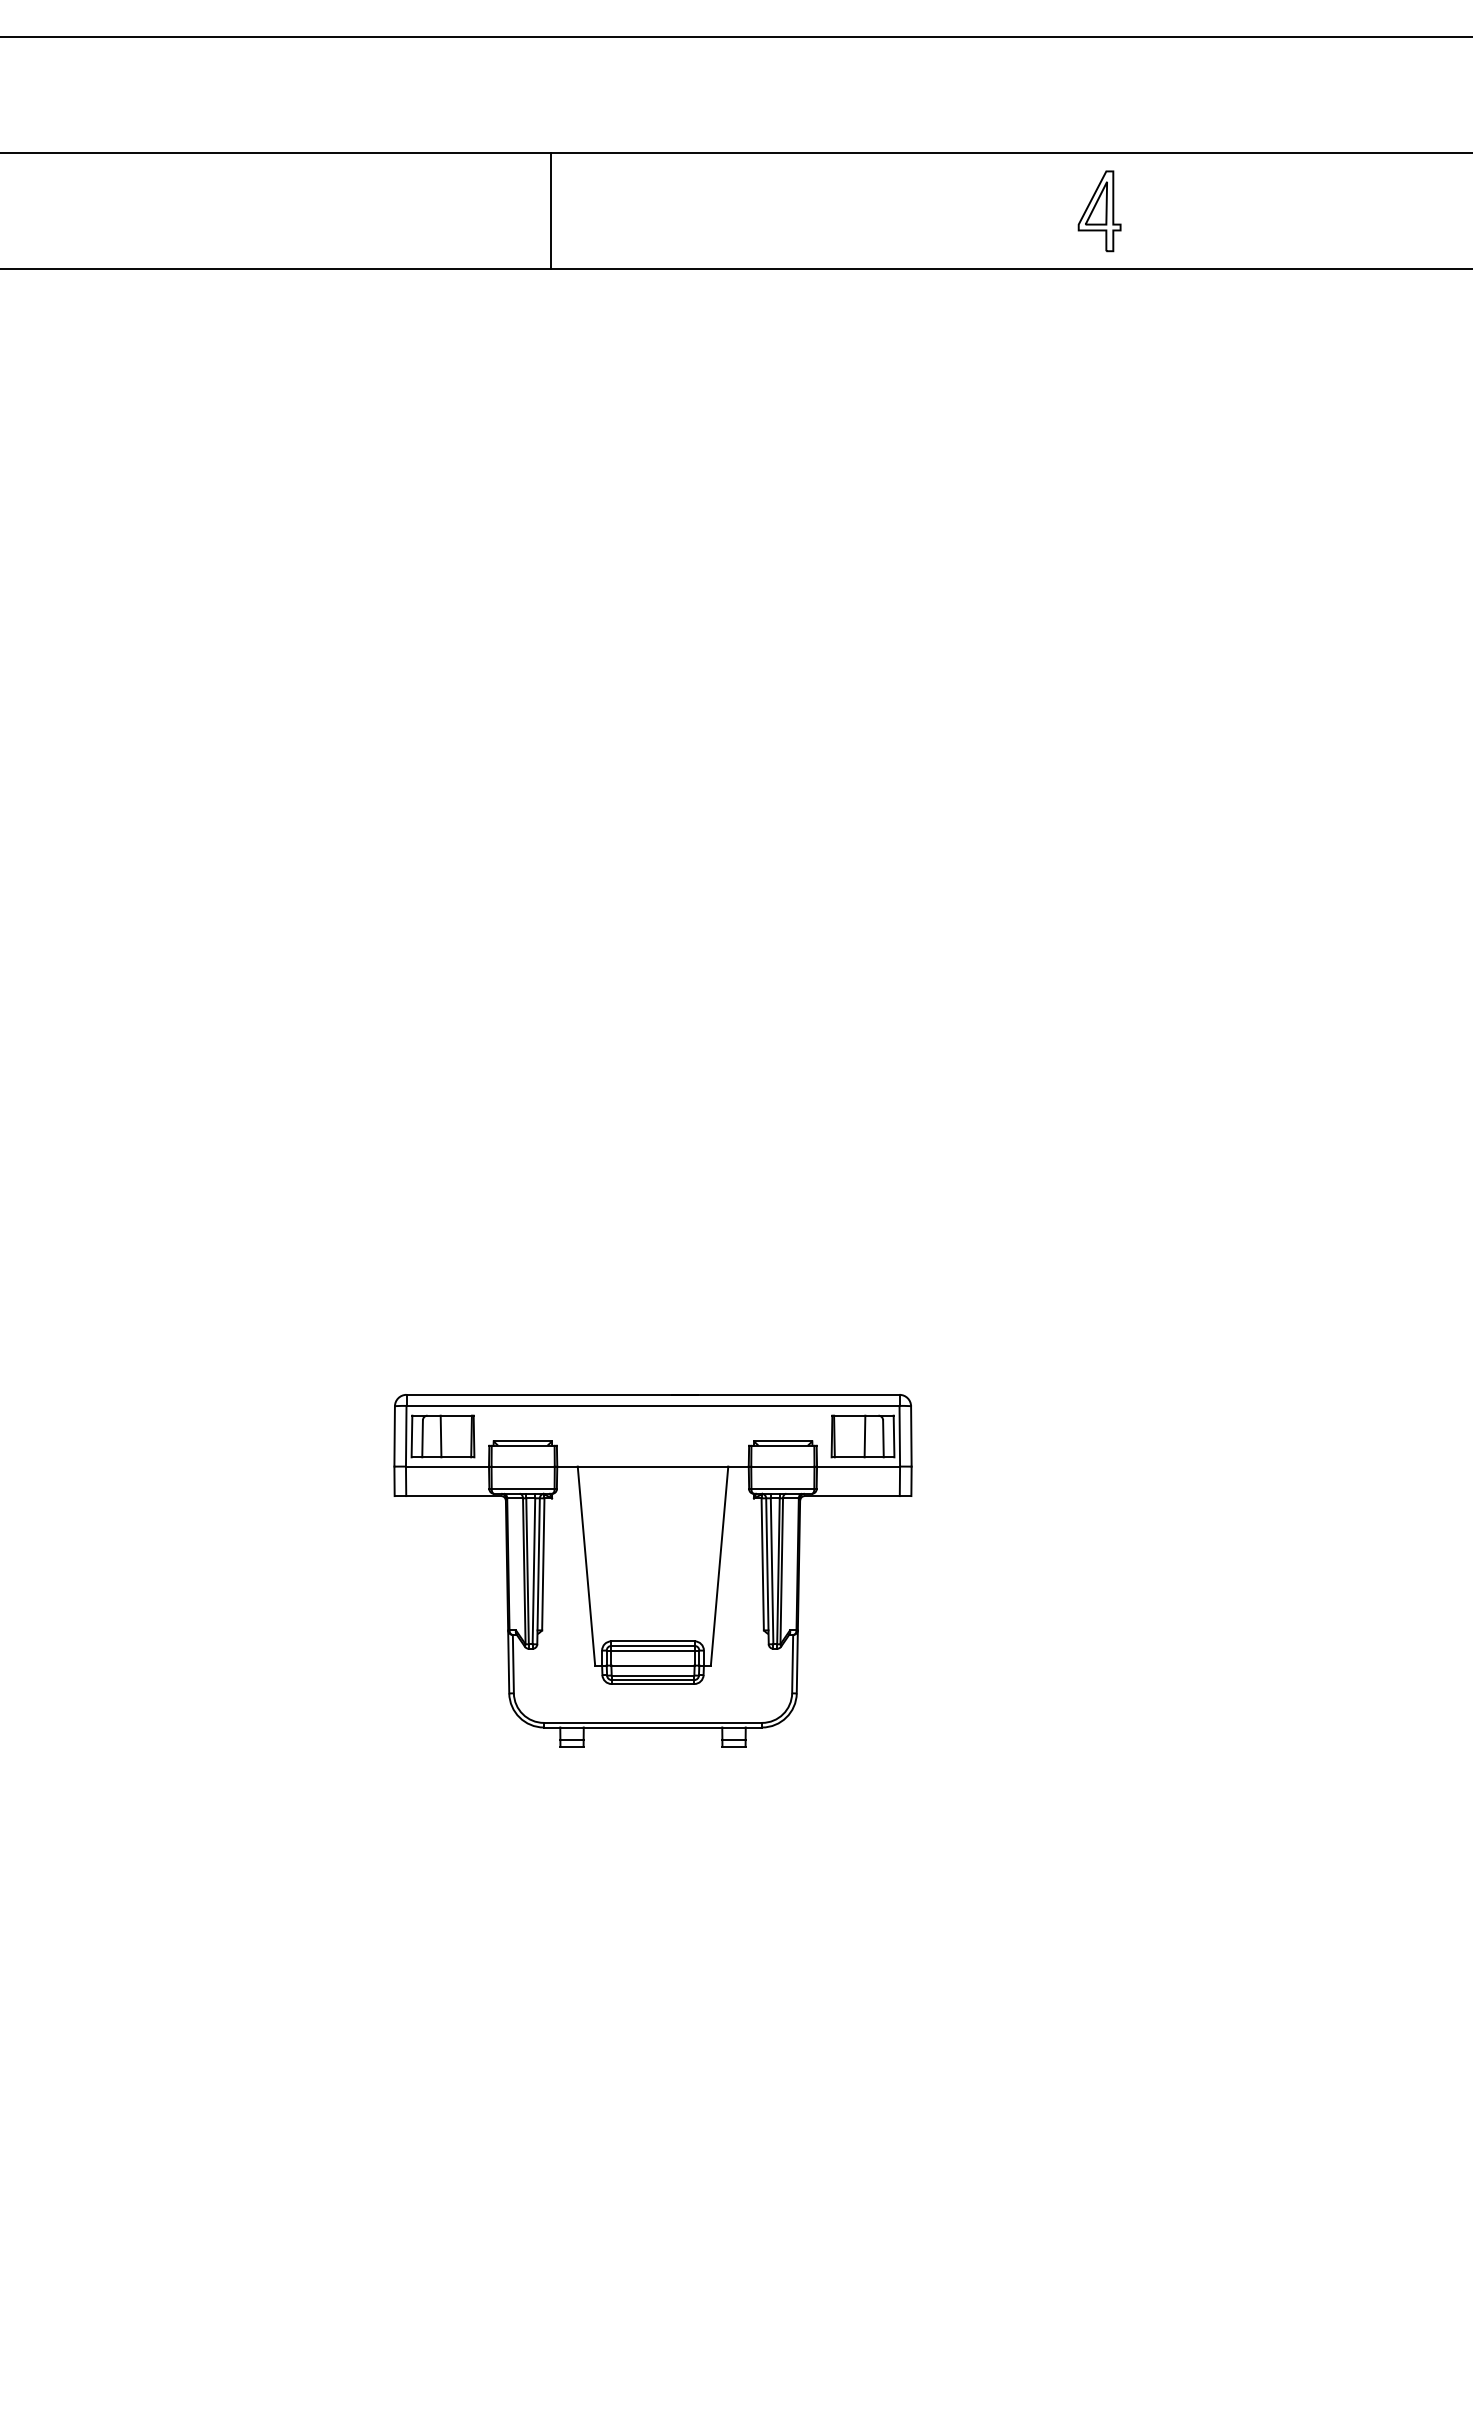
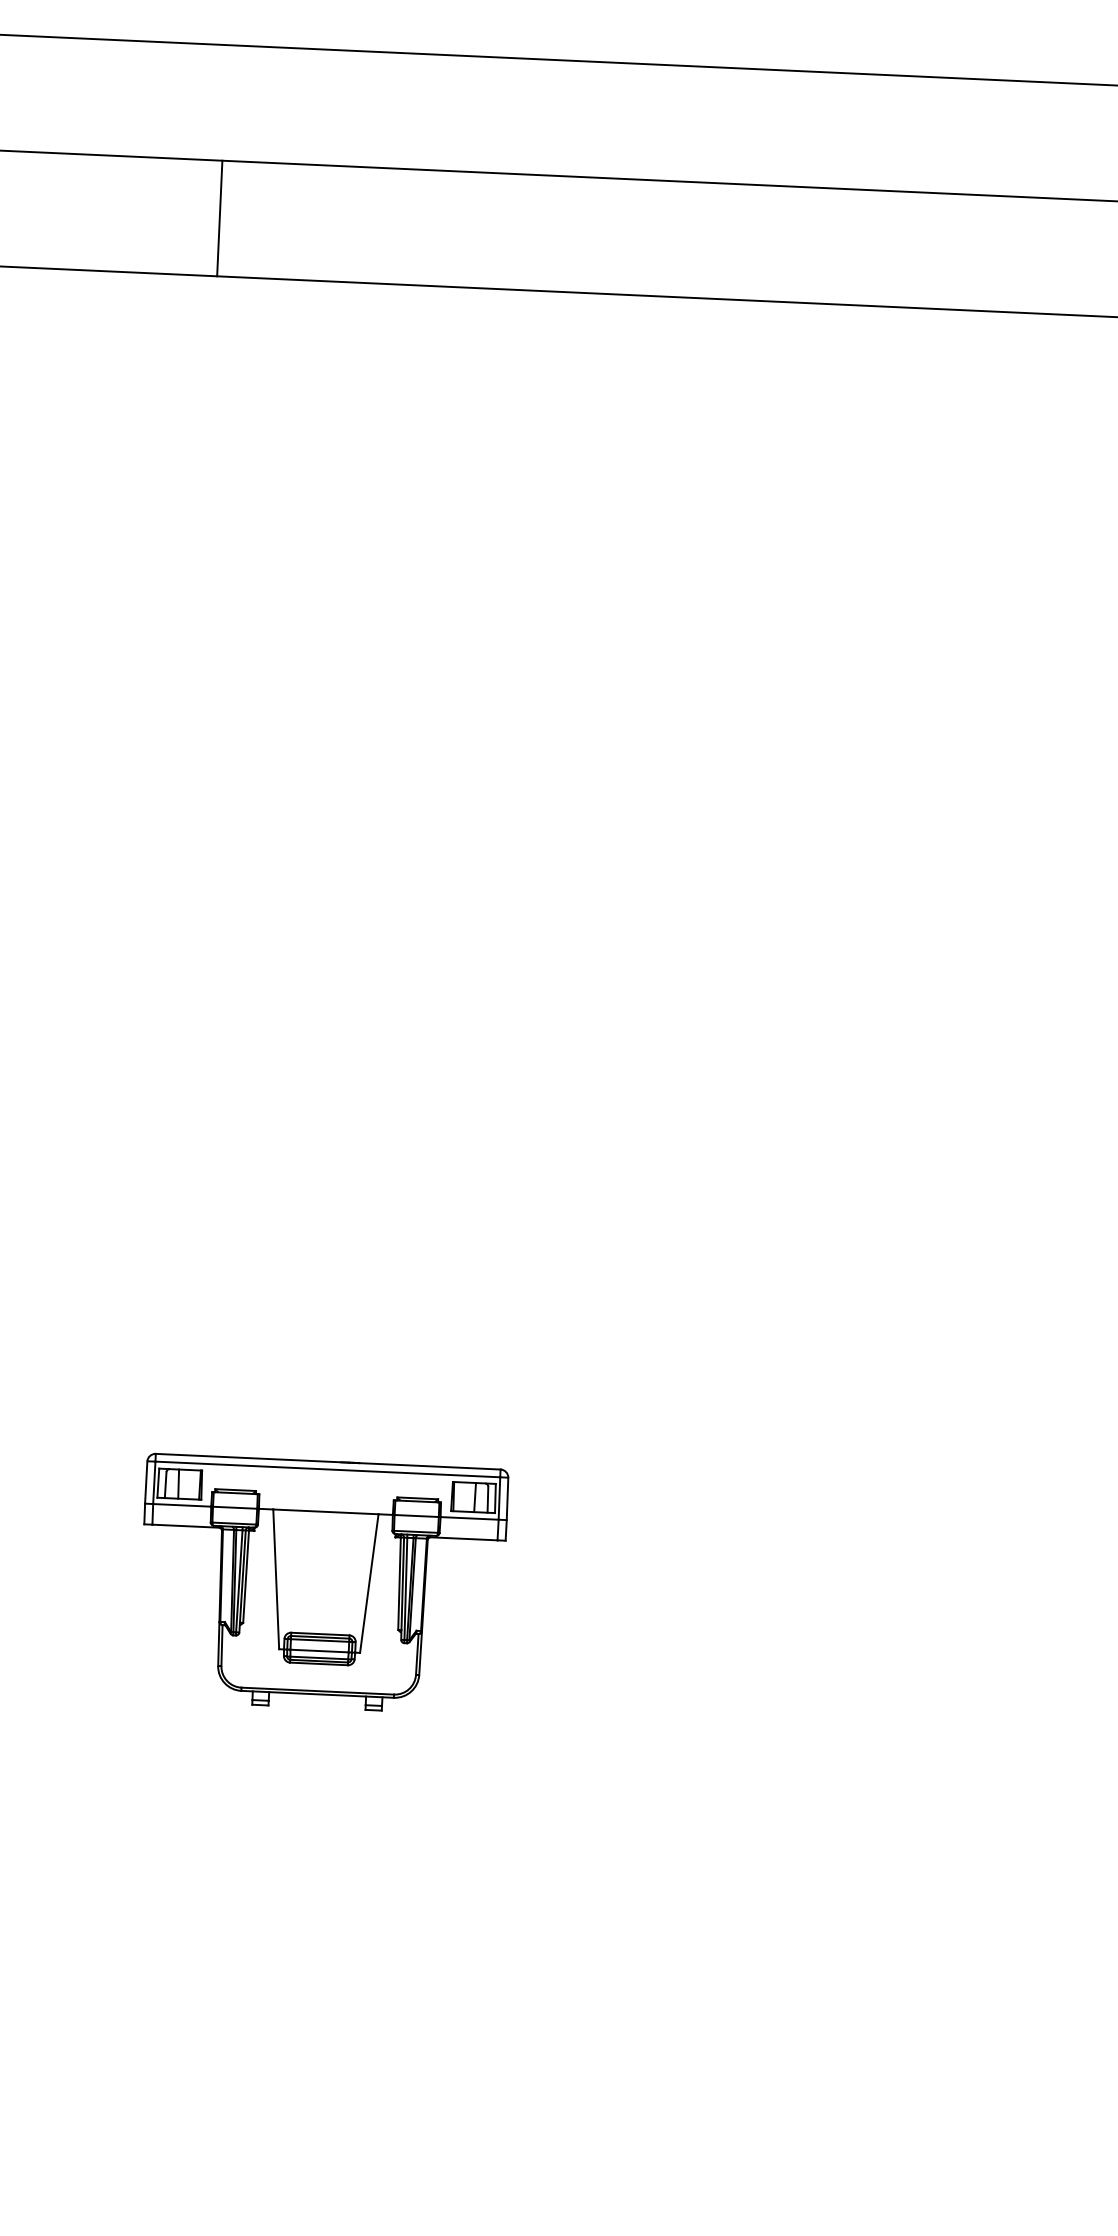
line: (551, 210) -> (219, 218), moved
part: (1099, 211) -> (830, 247), removed
part: (652, 1570) -> (322, 1584), size x0.7

